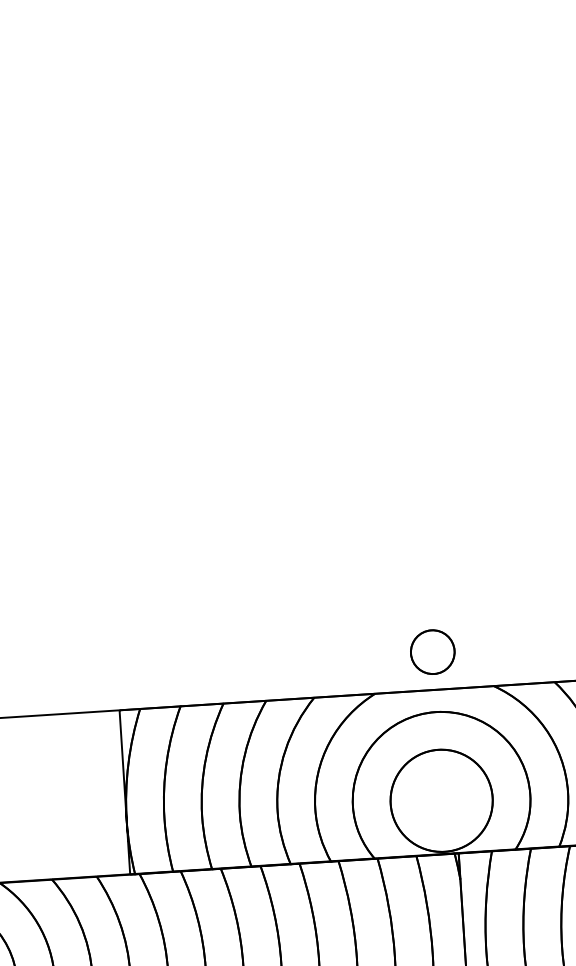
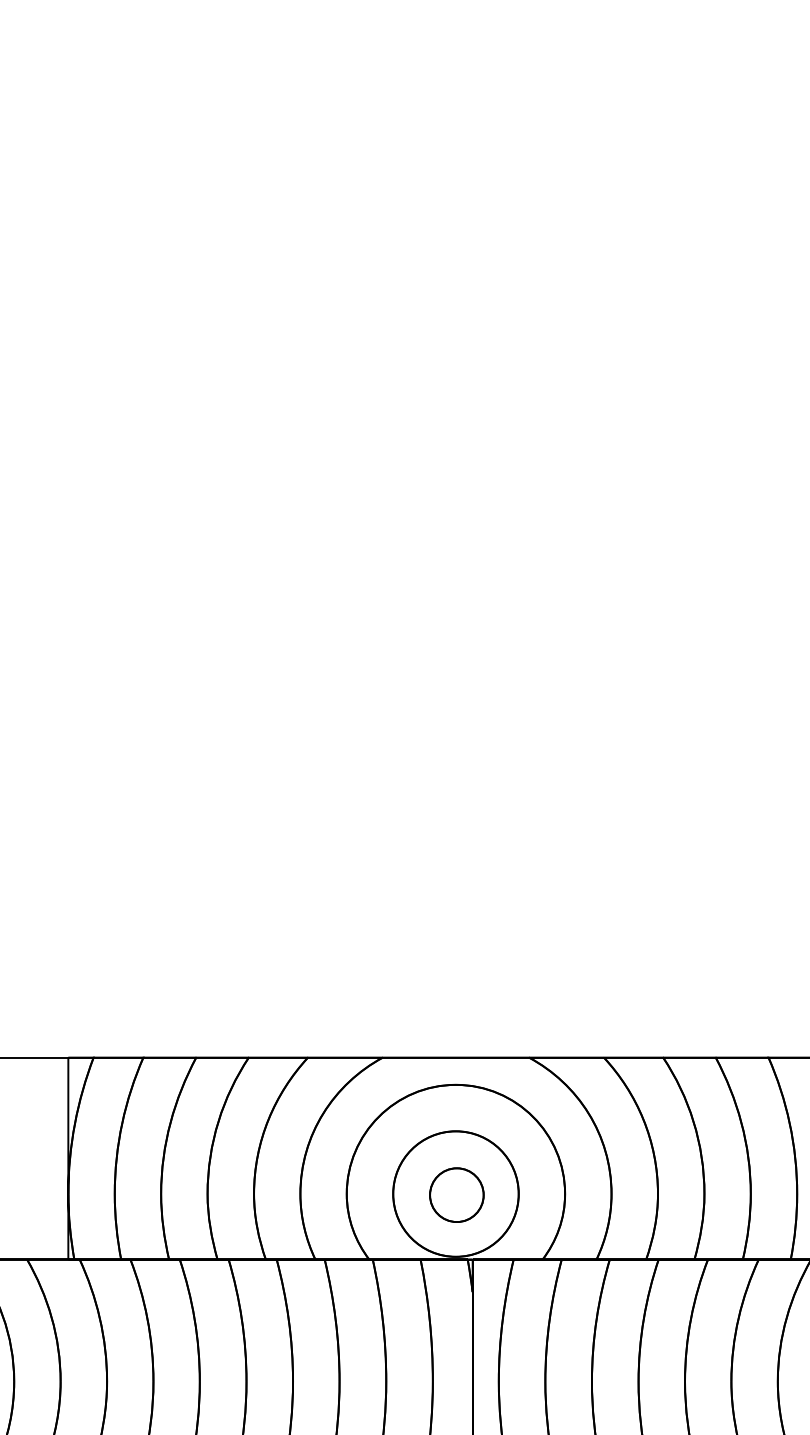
part: (432, 651) -> (456, 1194), moved

